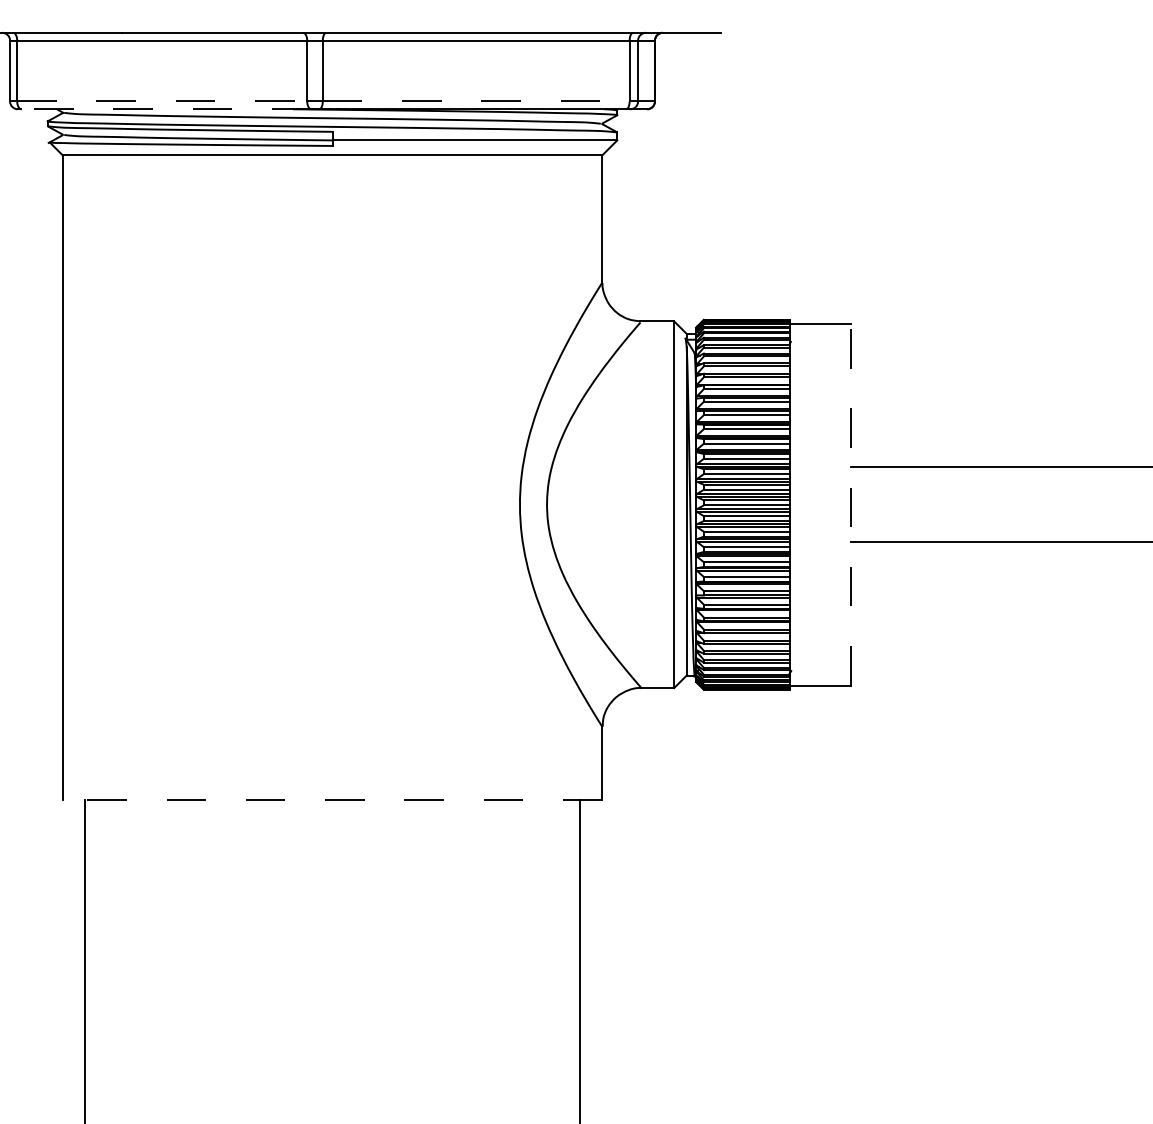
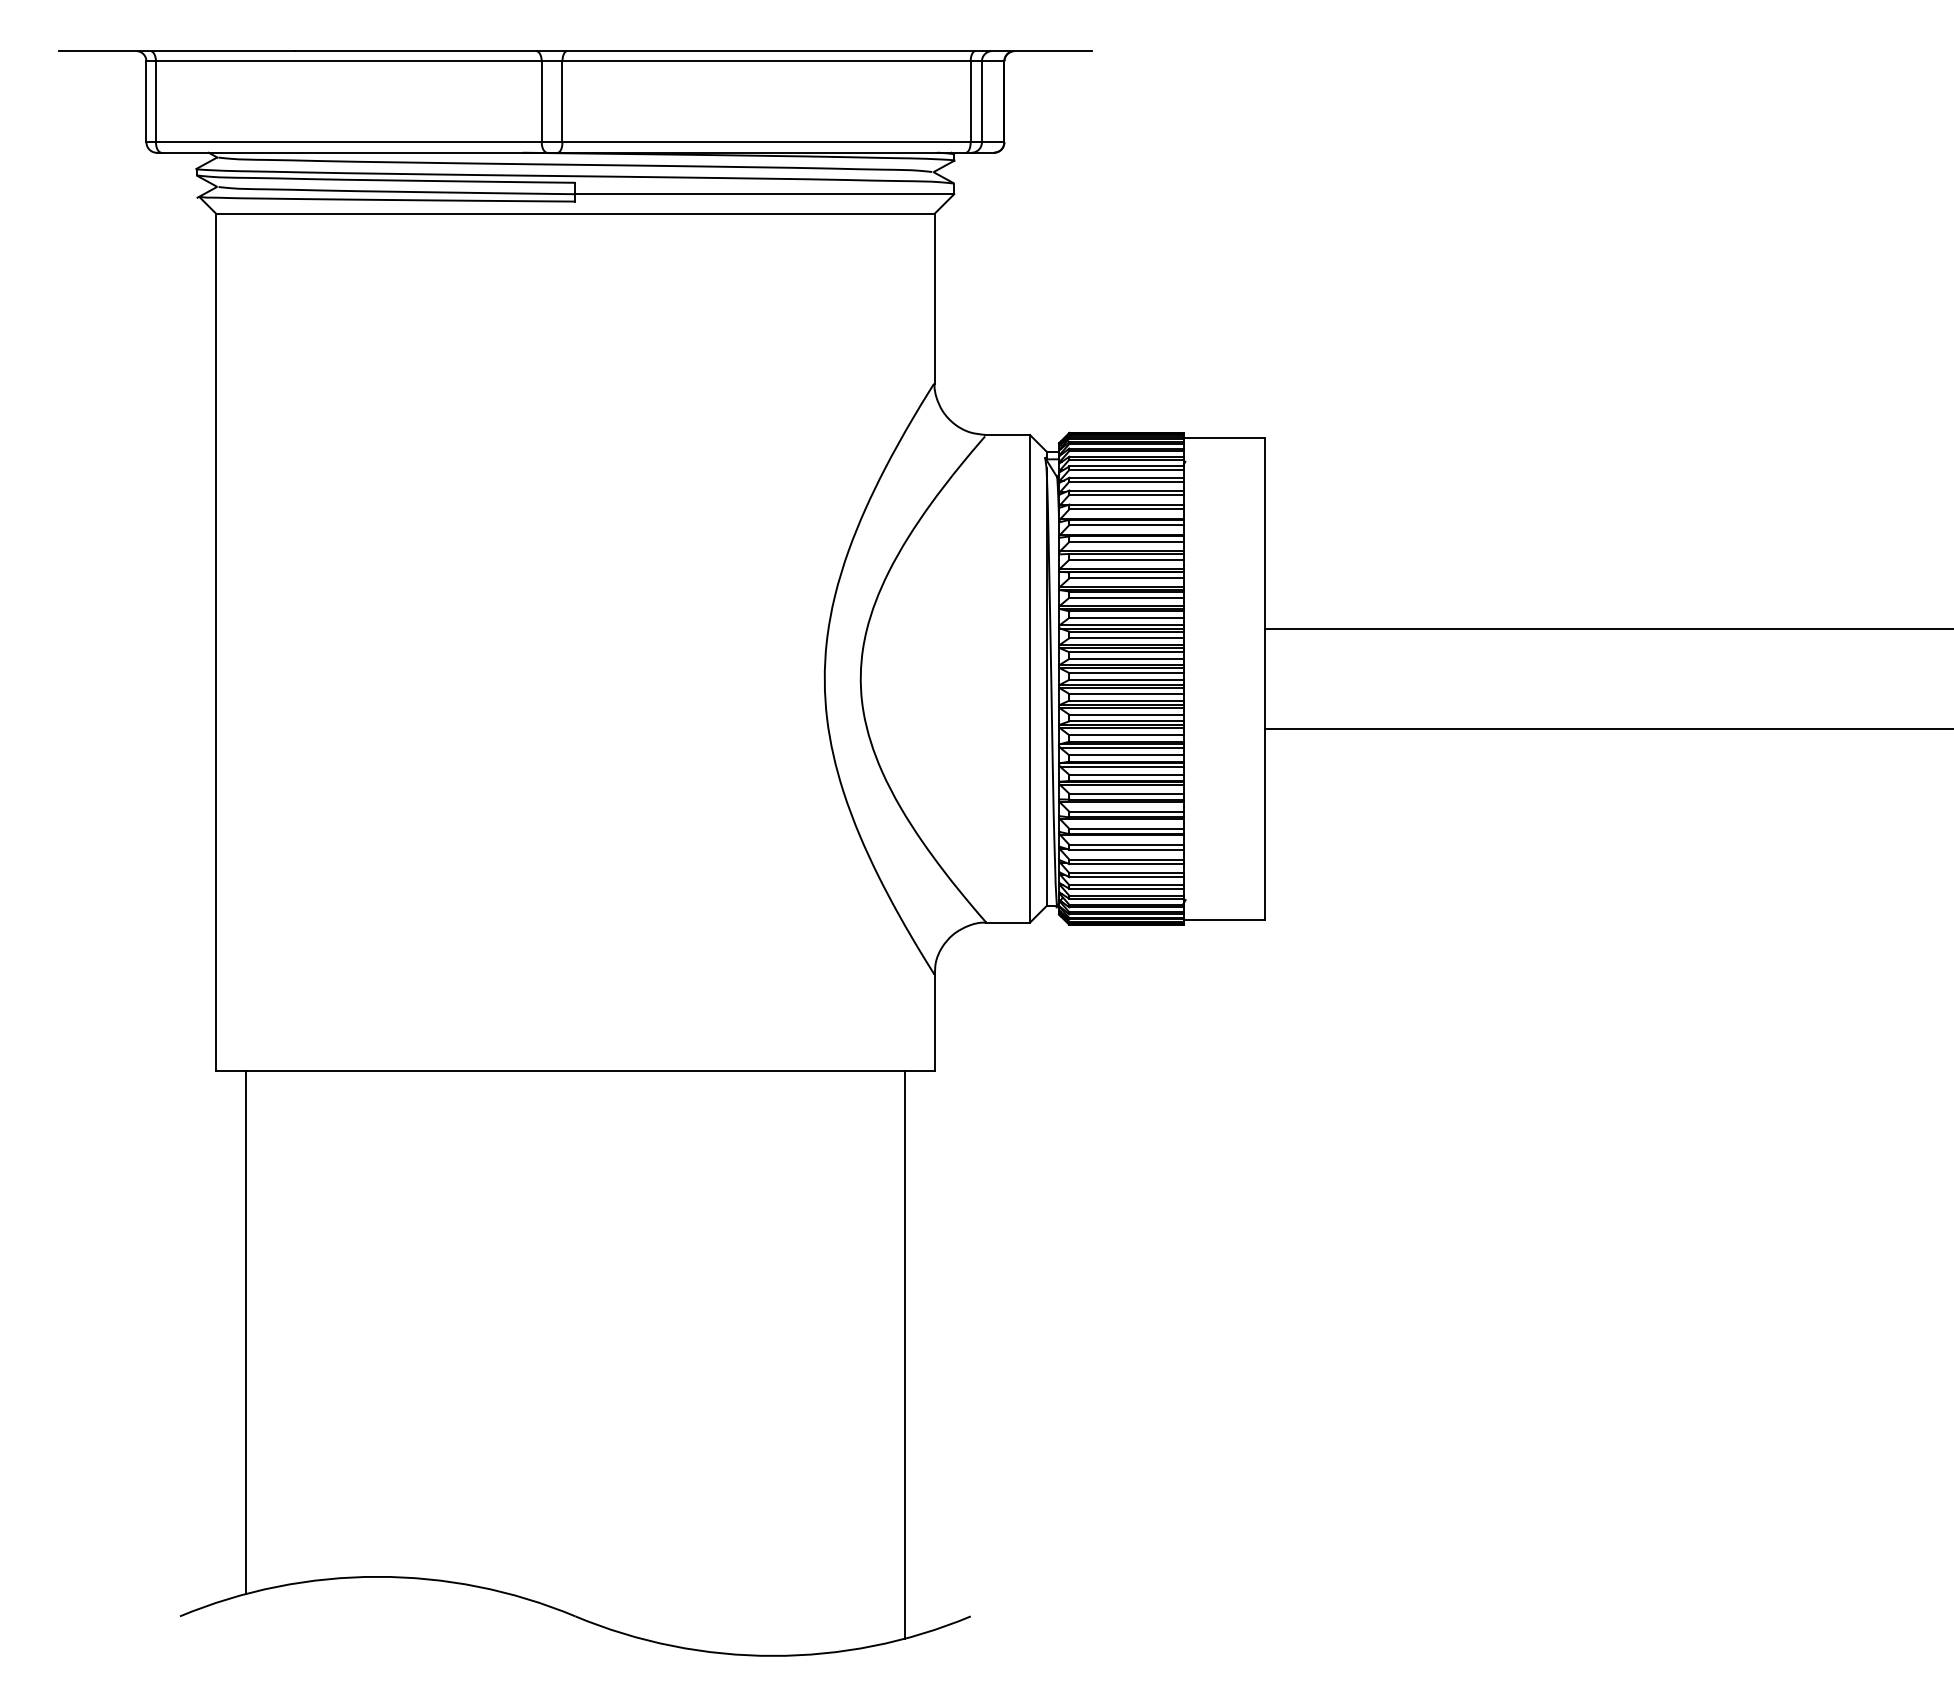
line: (161, 101) -> (348, 142), dashed -> solid
line: (476, 101) -> (767, 142), dashed -> solid
line: (166, 109) -> (354, 152), dashed -> solid
line: (850, 504) -> (1264, 678), dashed -> solid
line: (331, 799) -> (574, 1071), dashed -> solid

